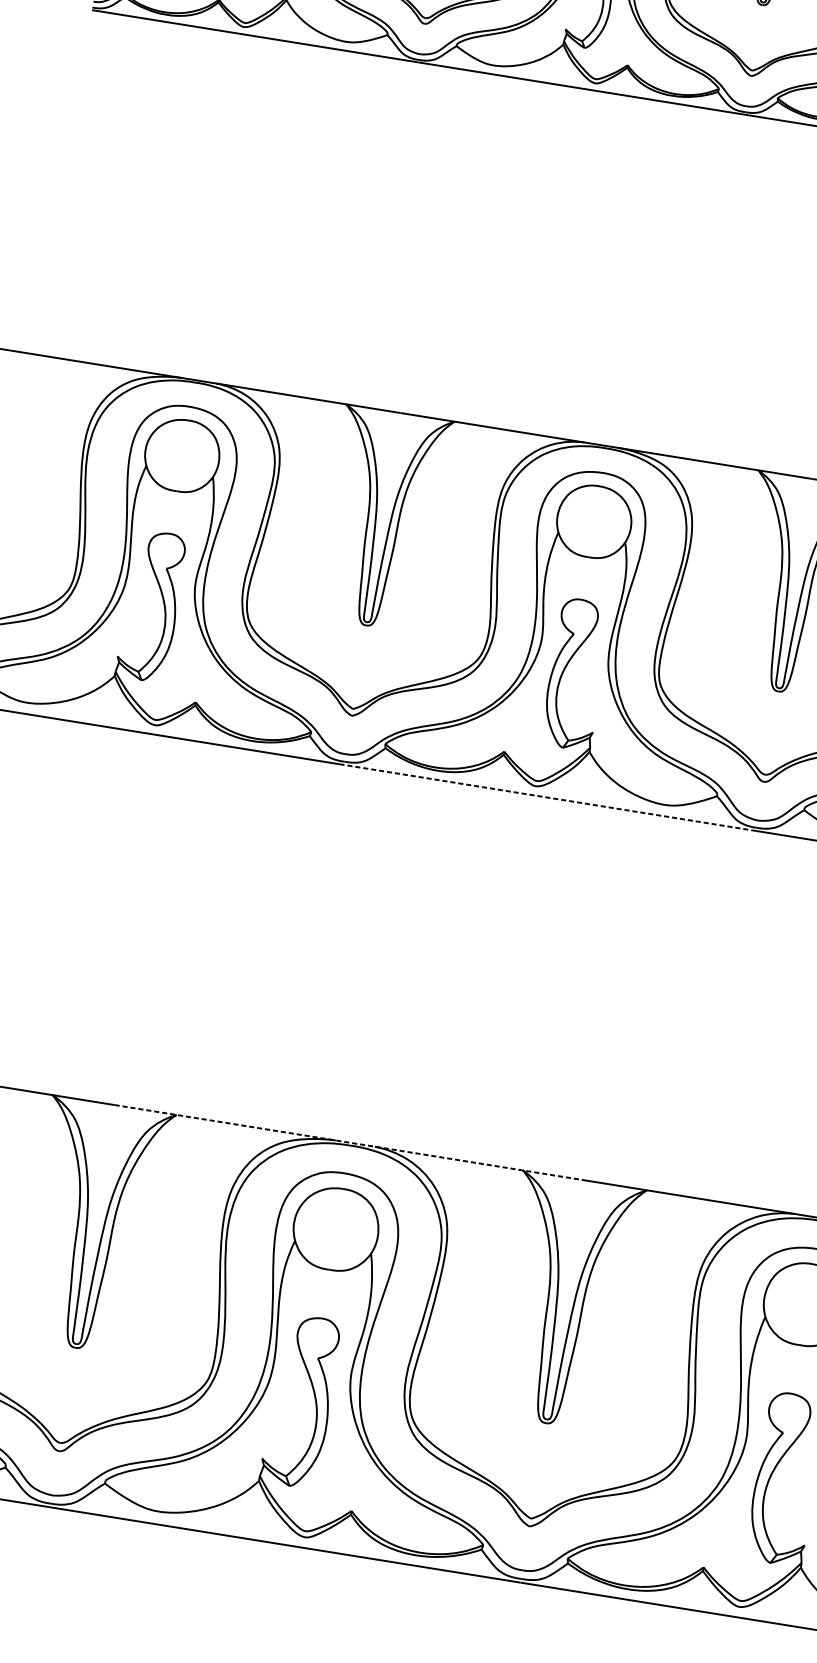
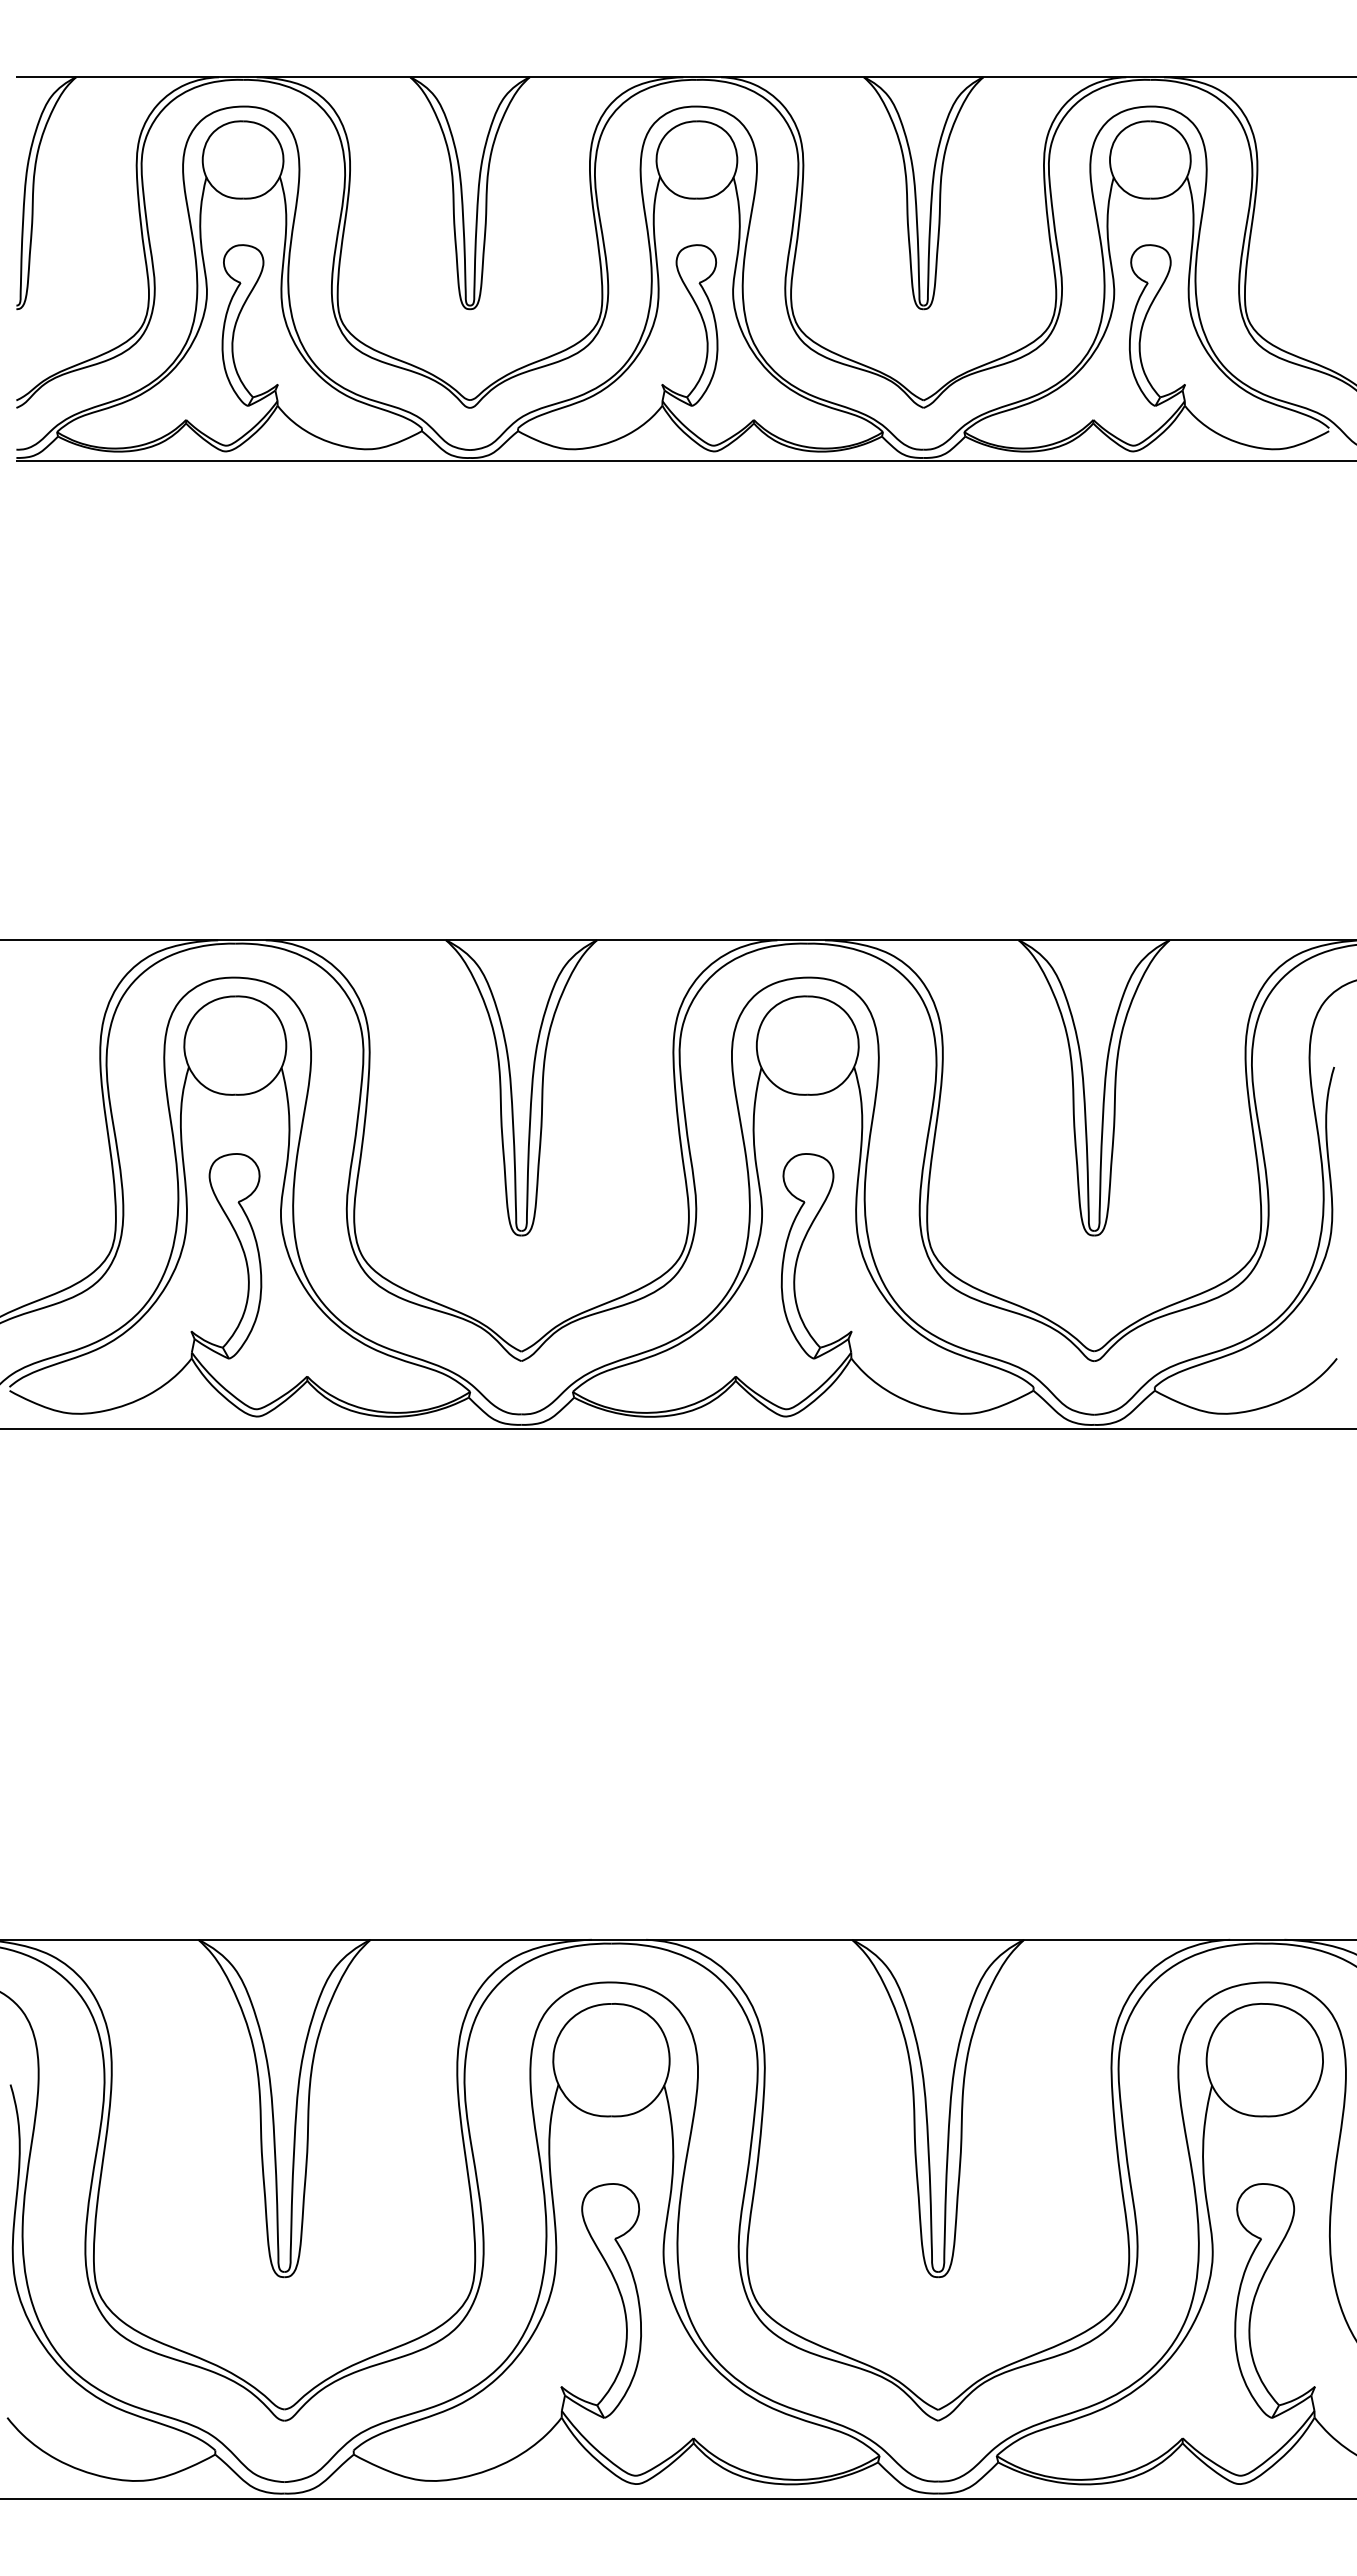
line: (549, 798) -> (807, 1429), dashed -> solid
line: (349, 1142) -> (611, 1939), dashed -> solid

